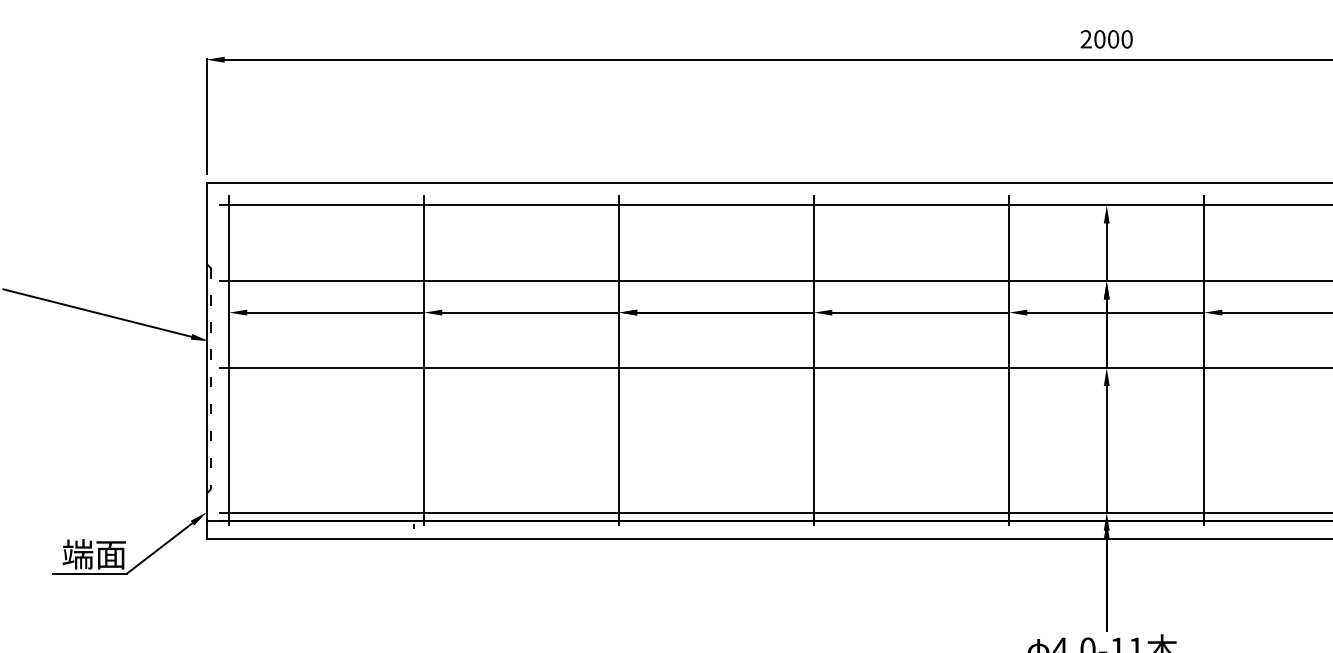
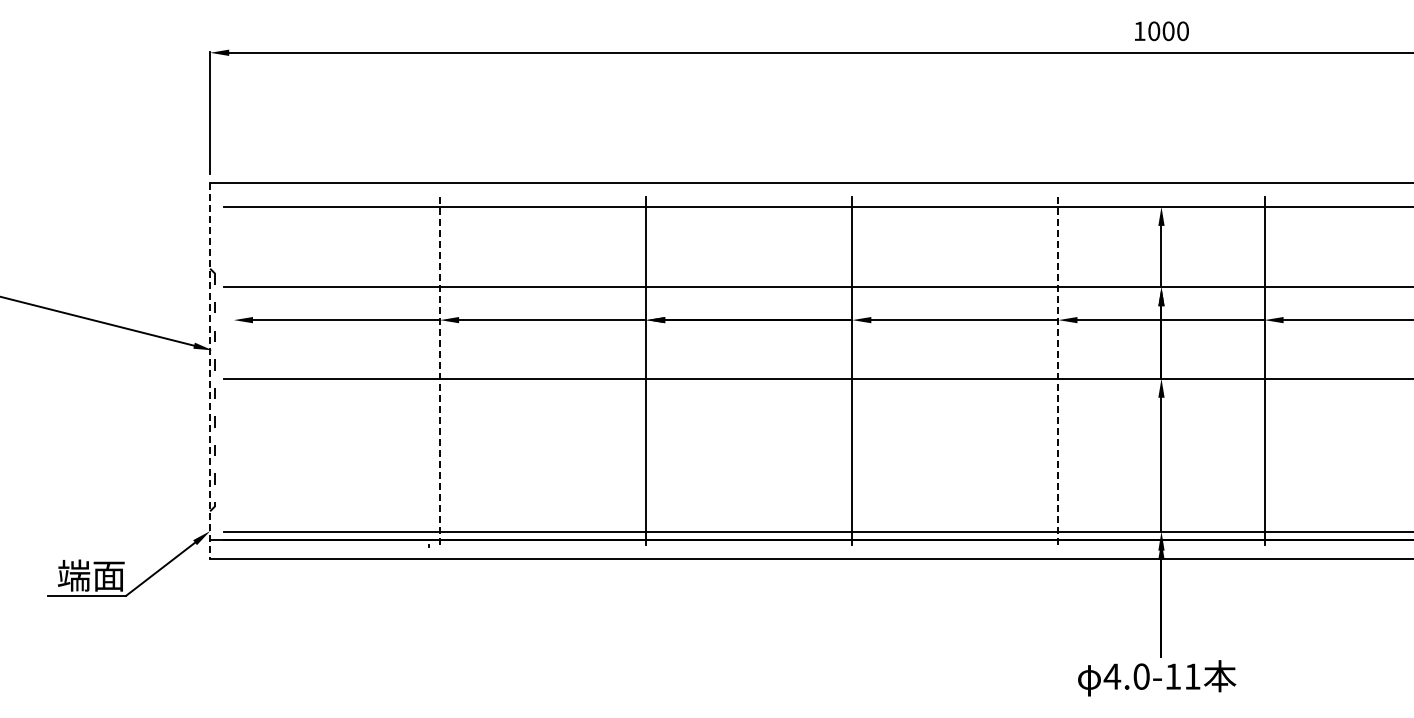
text: (1085, 38) -> (1139, 30), 2000 -> 1000
line: (207, 360) -> (210, 370), solid -> dashed
line: (228, 360) -> (233, 370), removed
line: (424, 360) -> (440, 370), solid -> dashed
line: (1009, 360) -> (1058, 370), solid -> dashed

